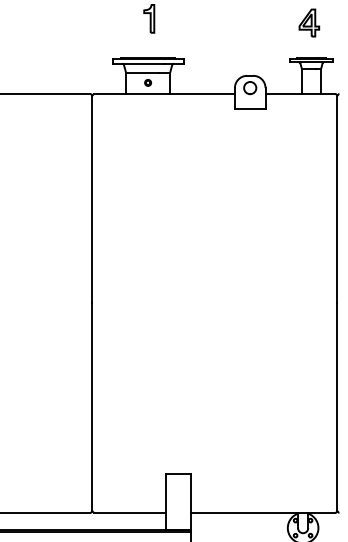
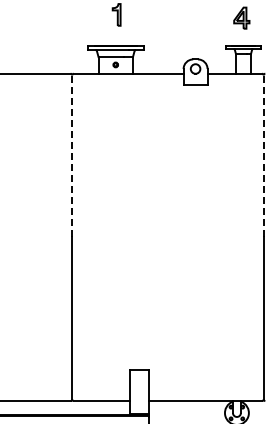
line: (92, 198) -> (72, 155), solid -> dashed
line: (337, 198) -> (263, 155), solid -> dashed

